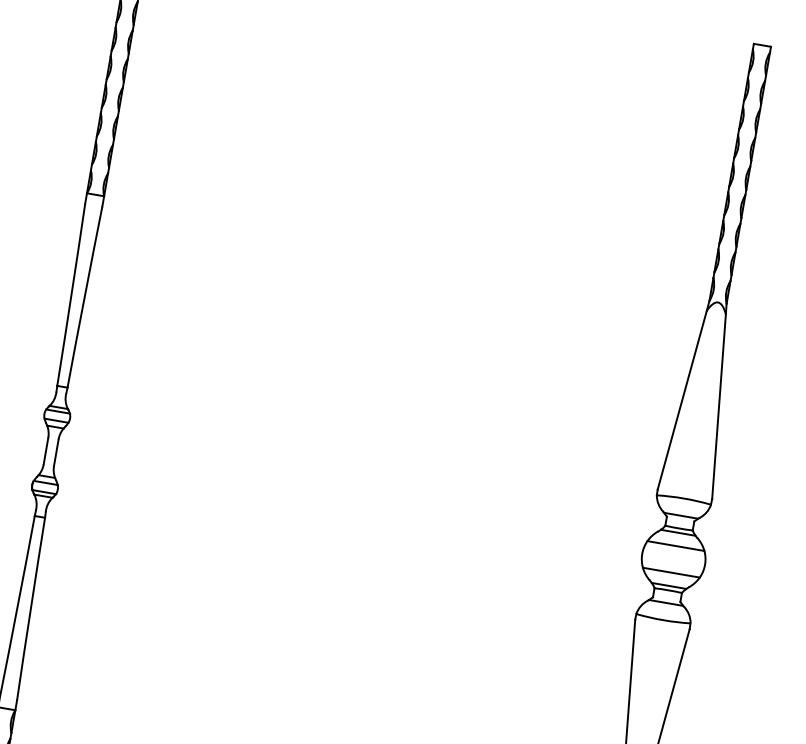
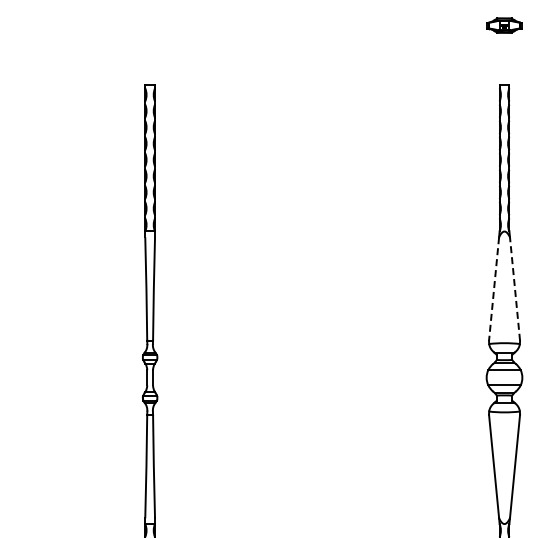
line: (682, 401) -> (494, 289), solid -> dashed
line: (718, 405) -> (514, 288), solid -> dashed

